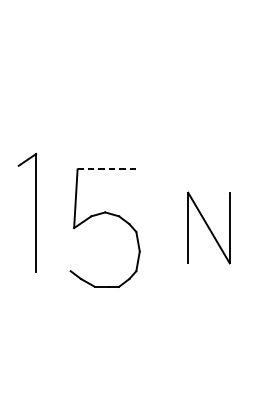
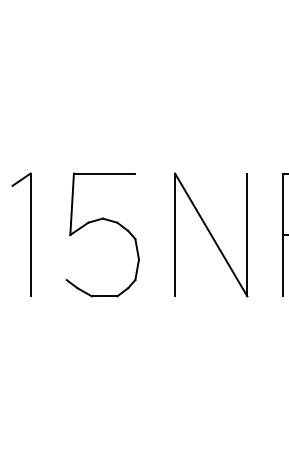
line: (106, 169) -> (104, 173), dashed -> solid
part: (36, 212) -> (30, 234), moved
part: (209, 227) -> (211, 234), size x1.67

